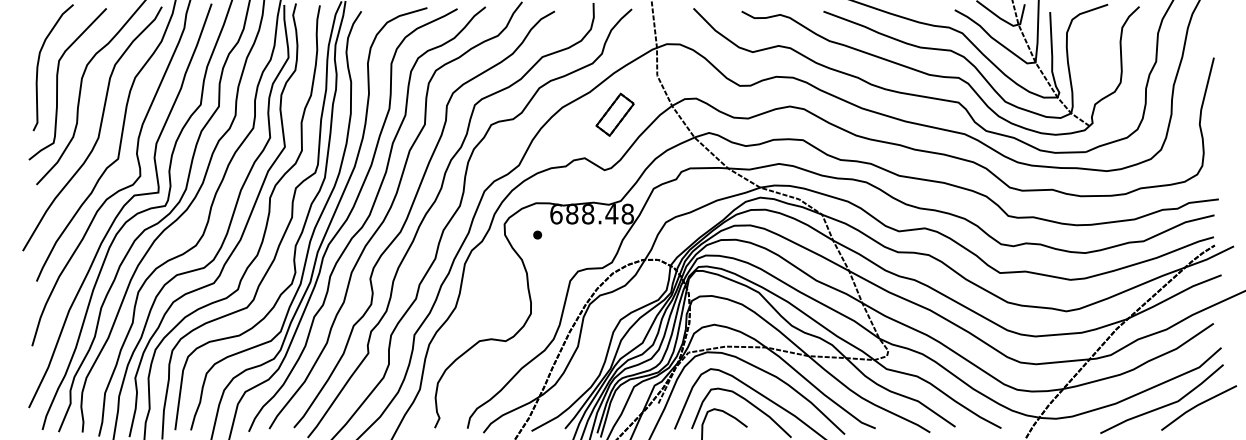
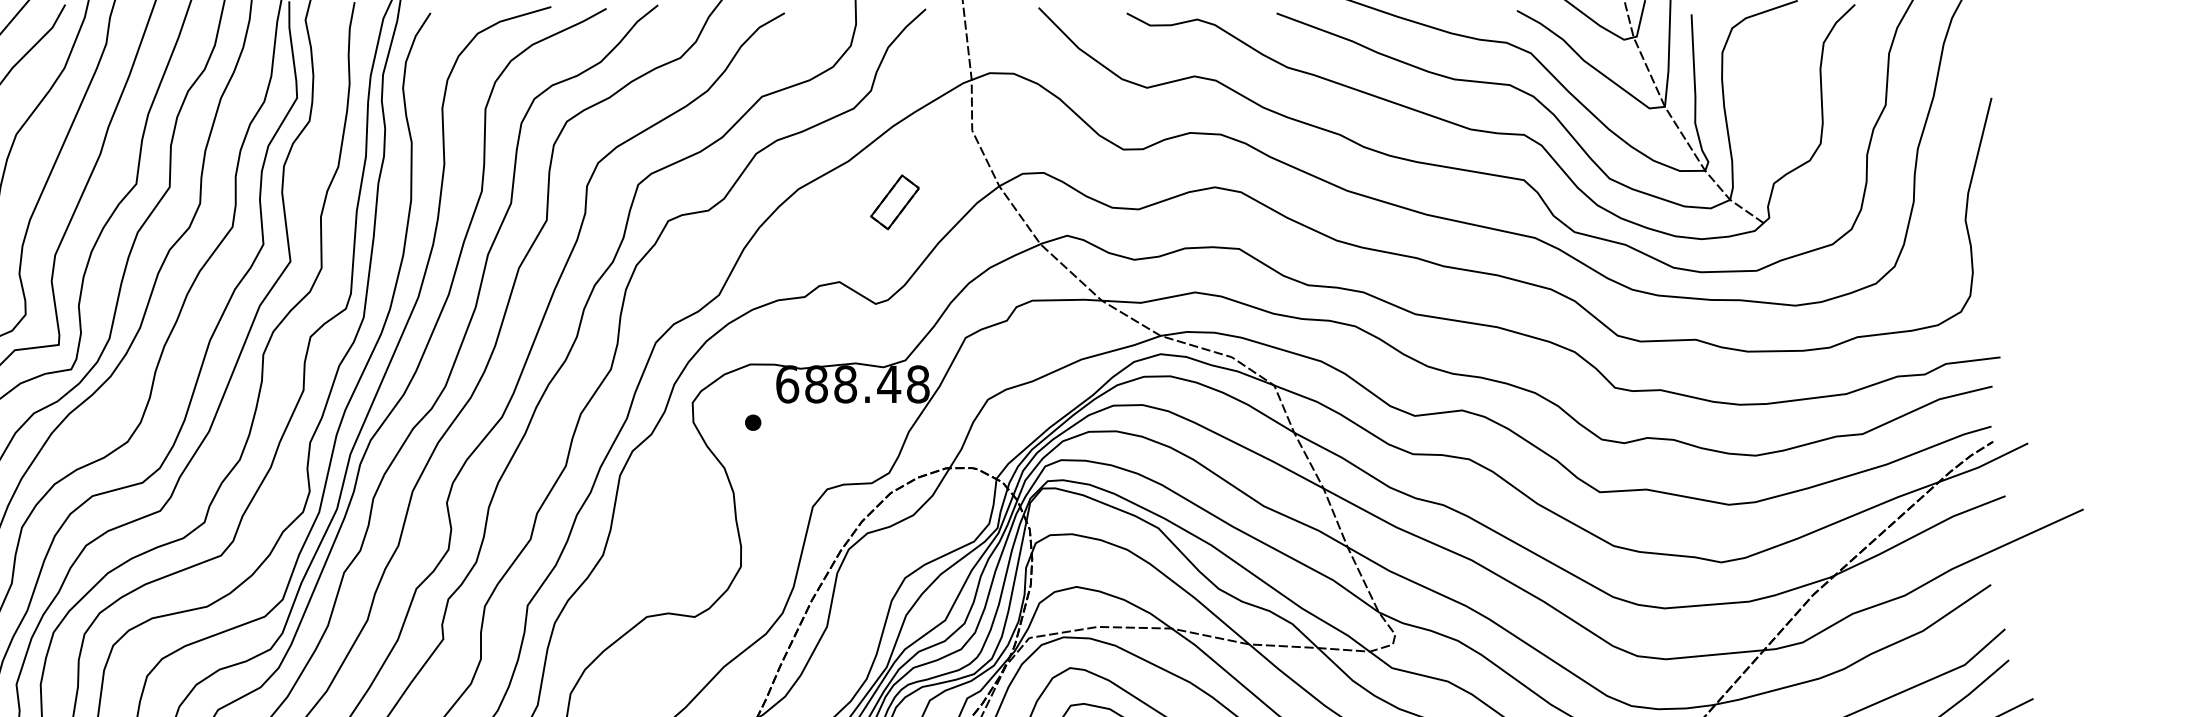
part: (614, 114) -> (893, 201), size x0.7

